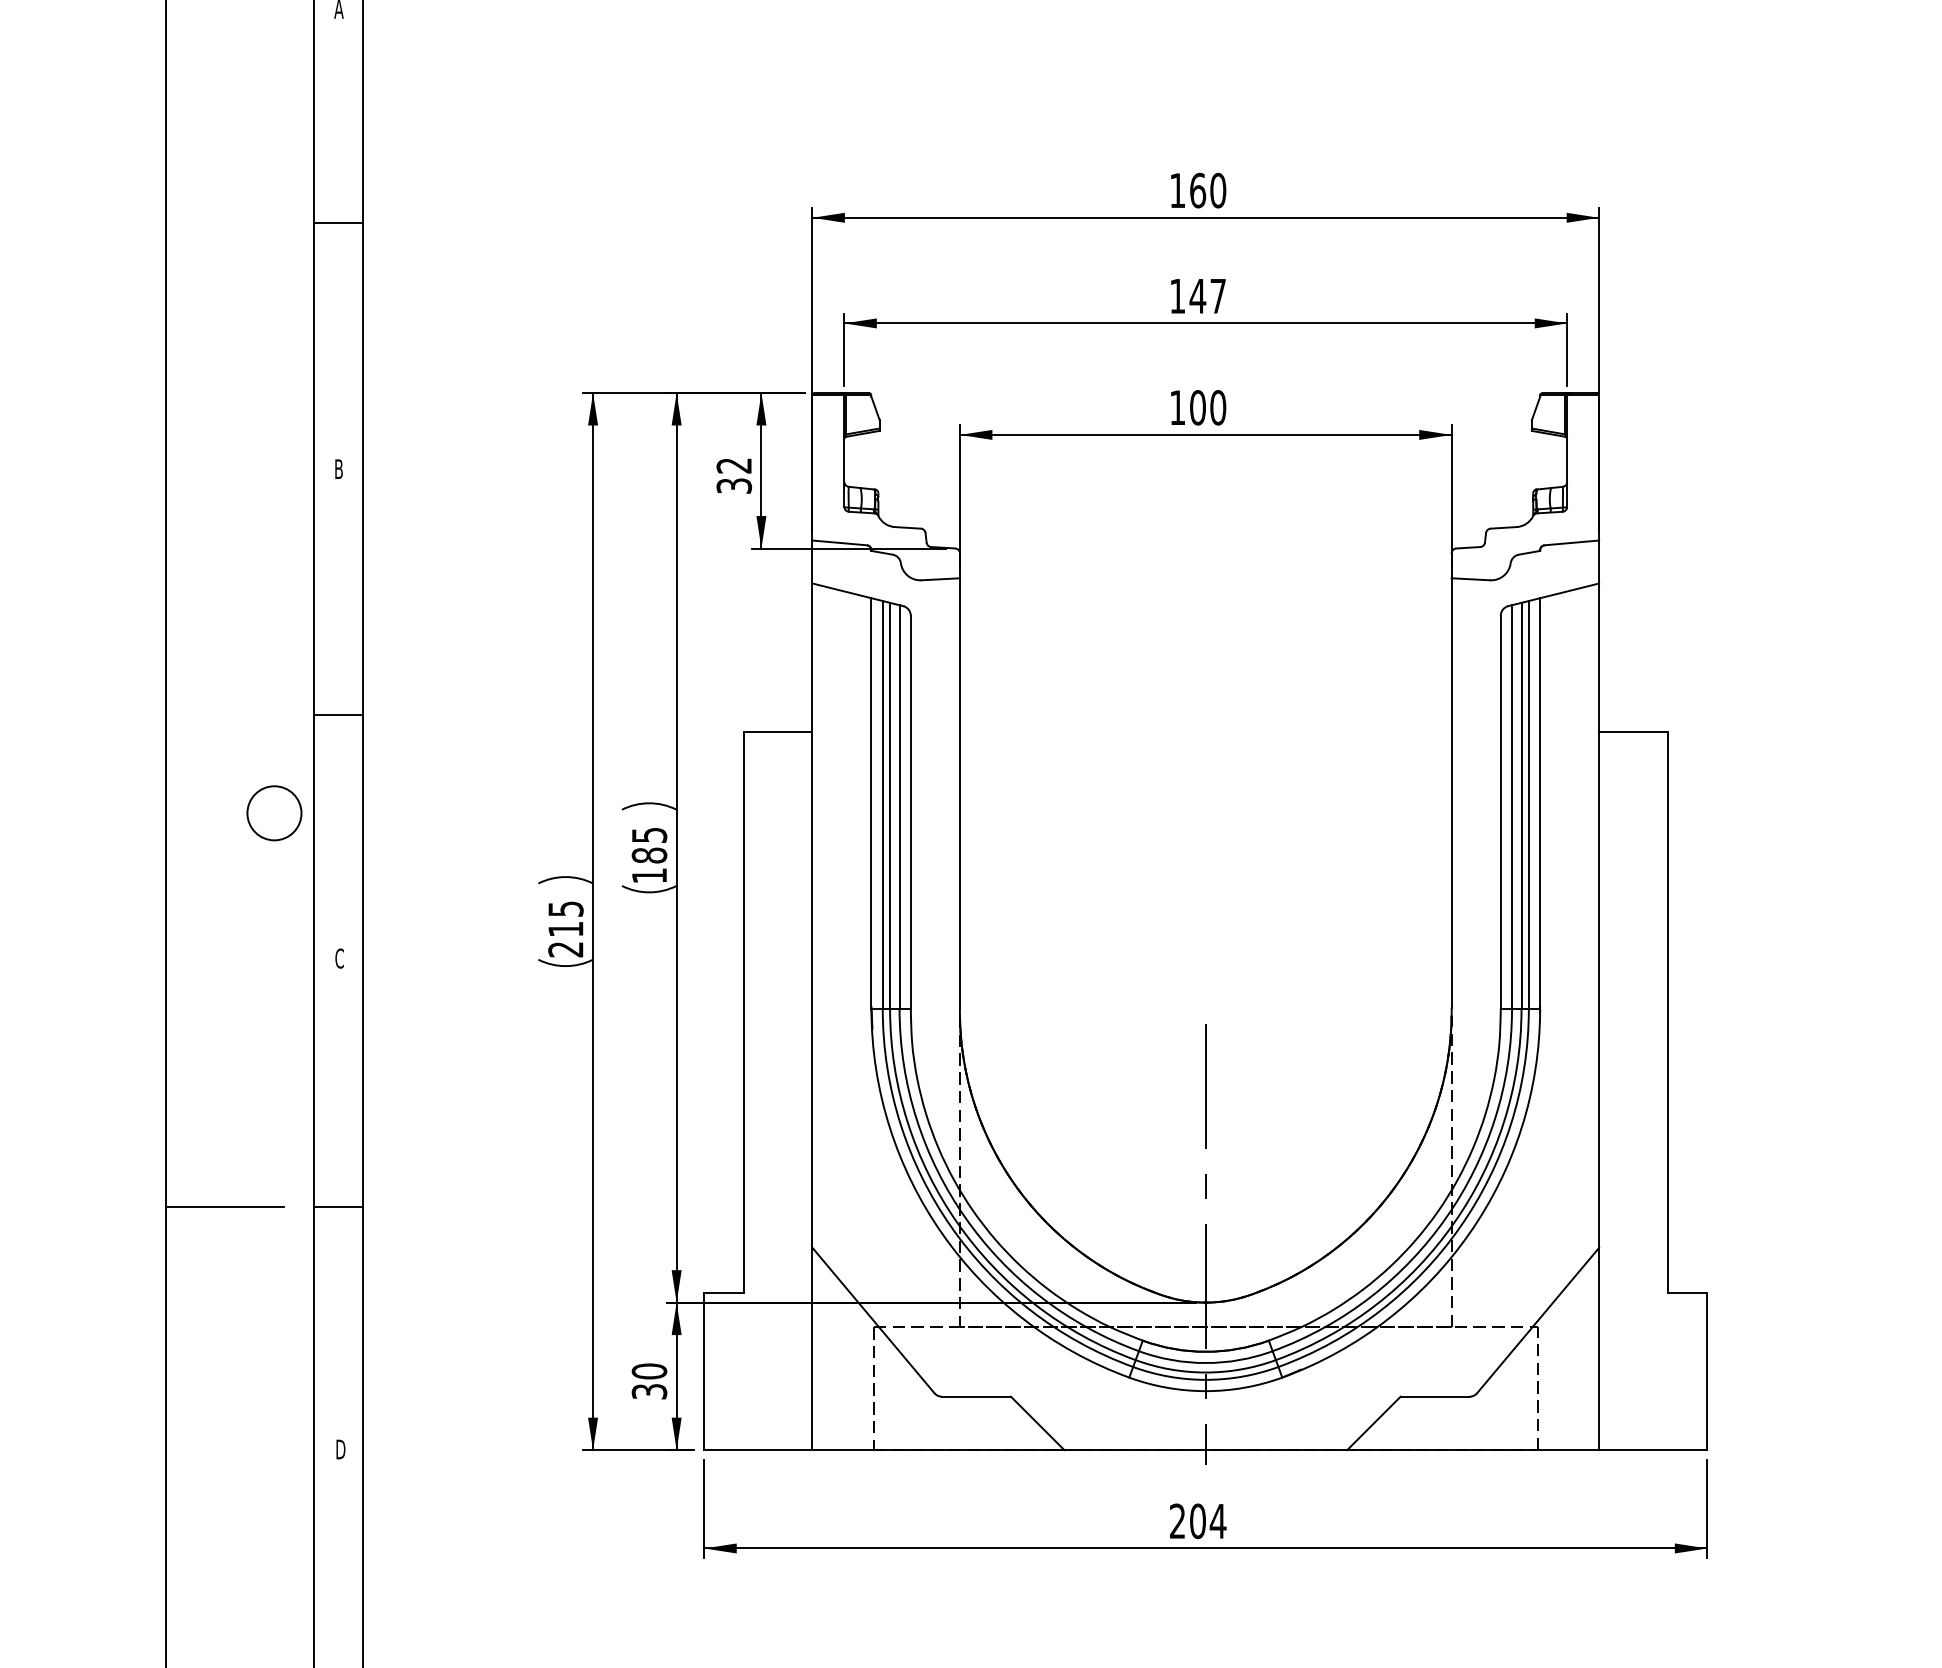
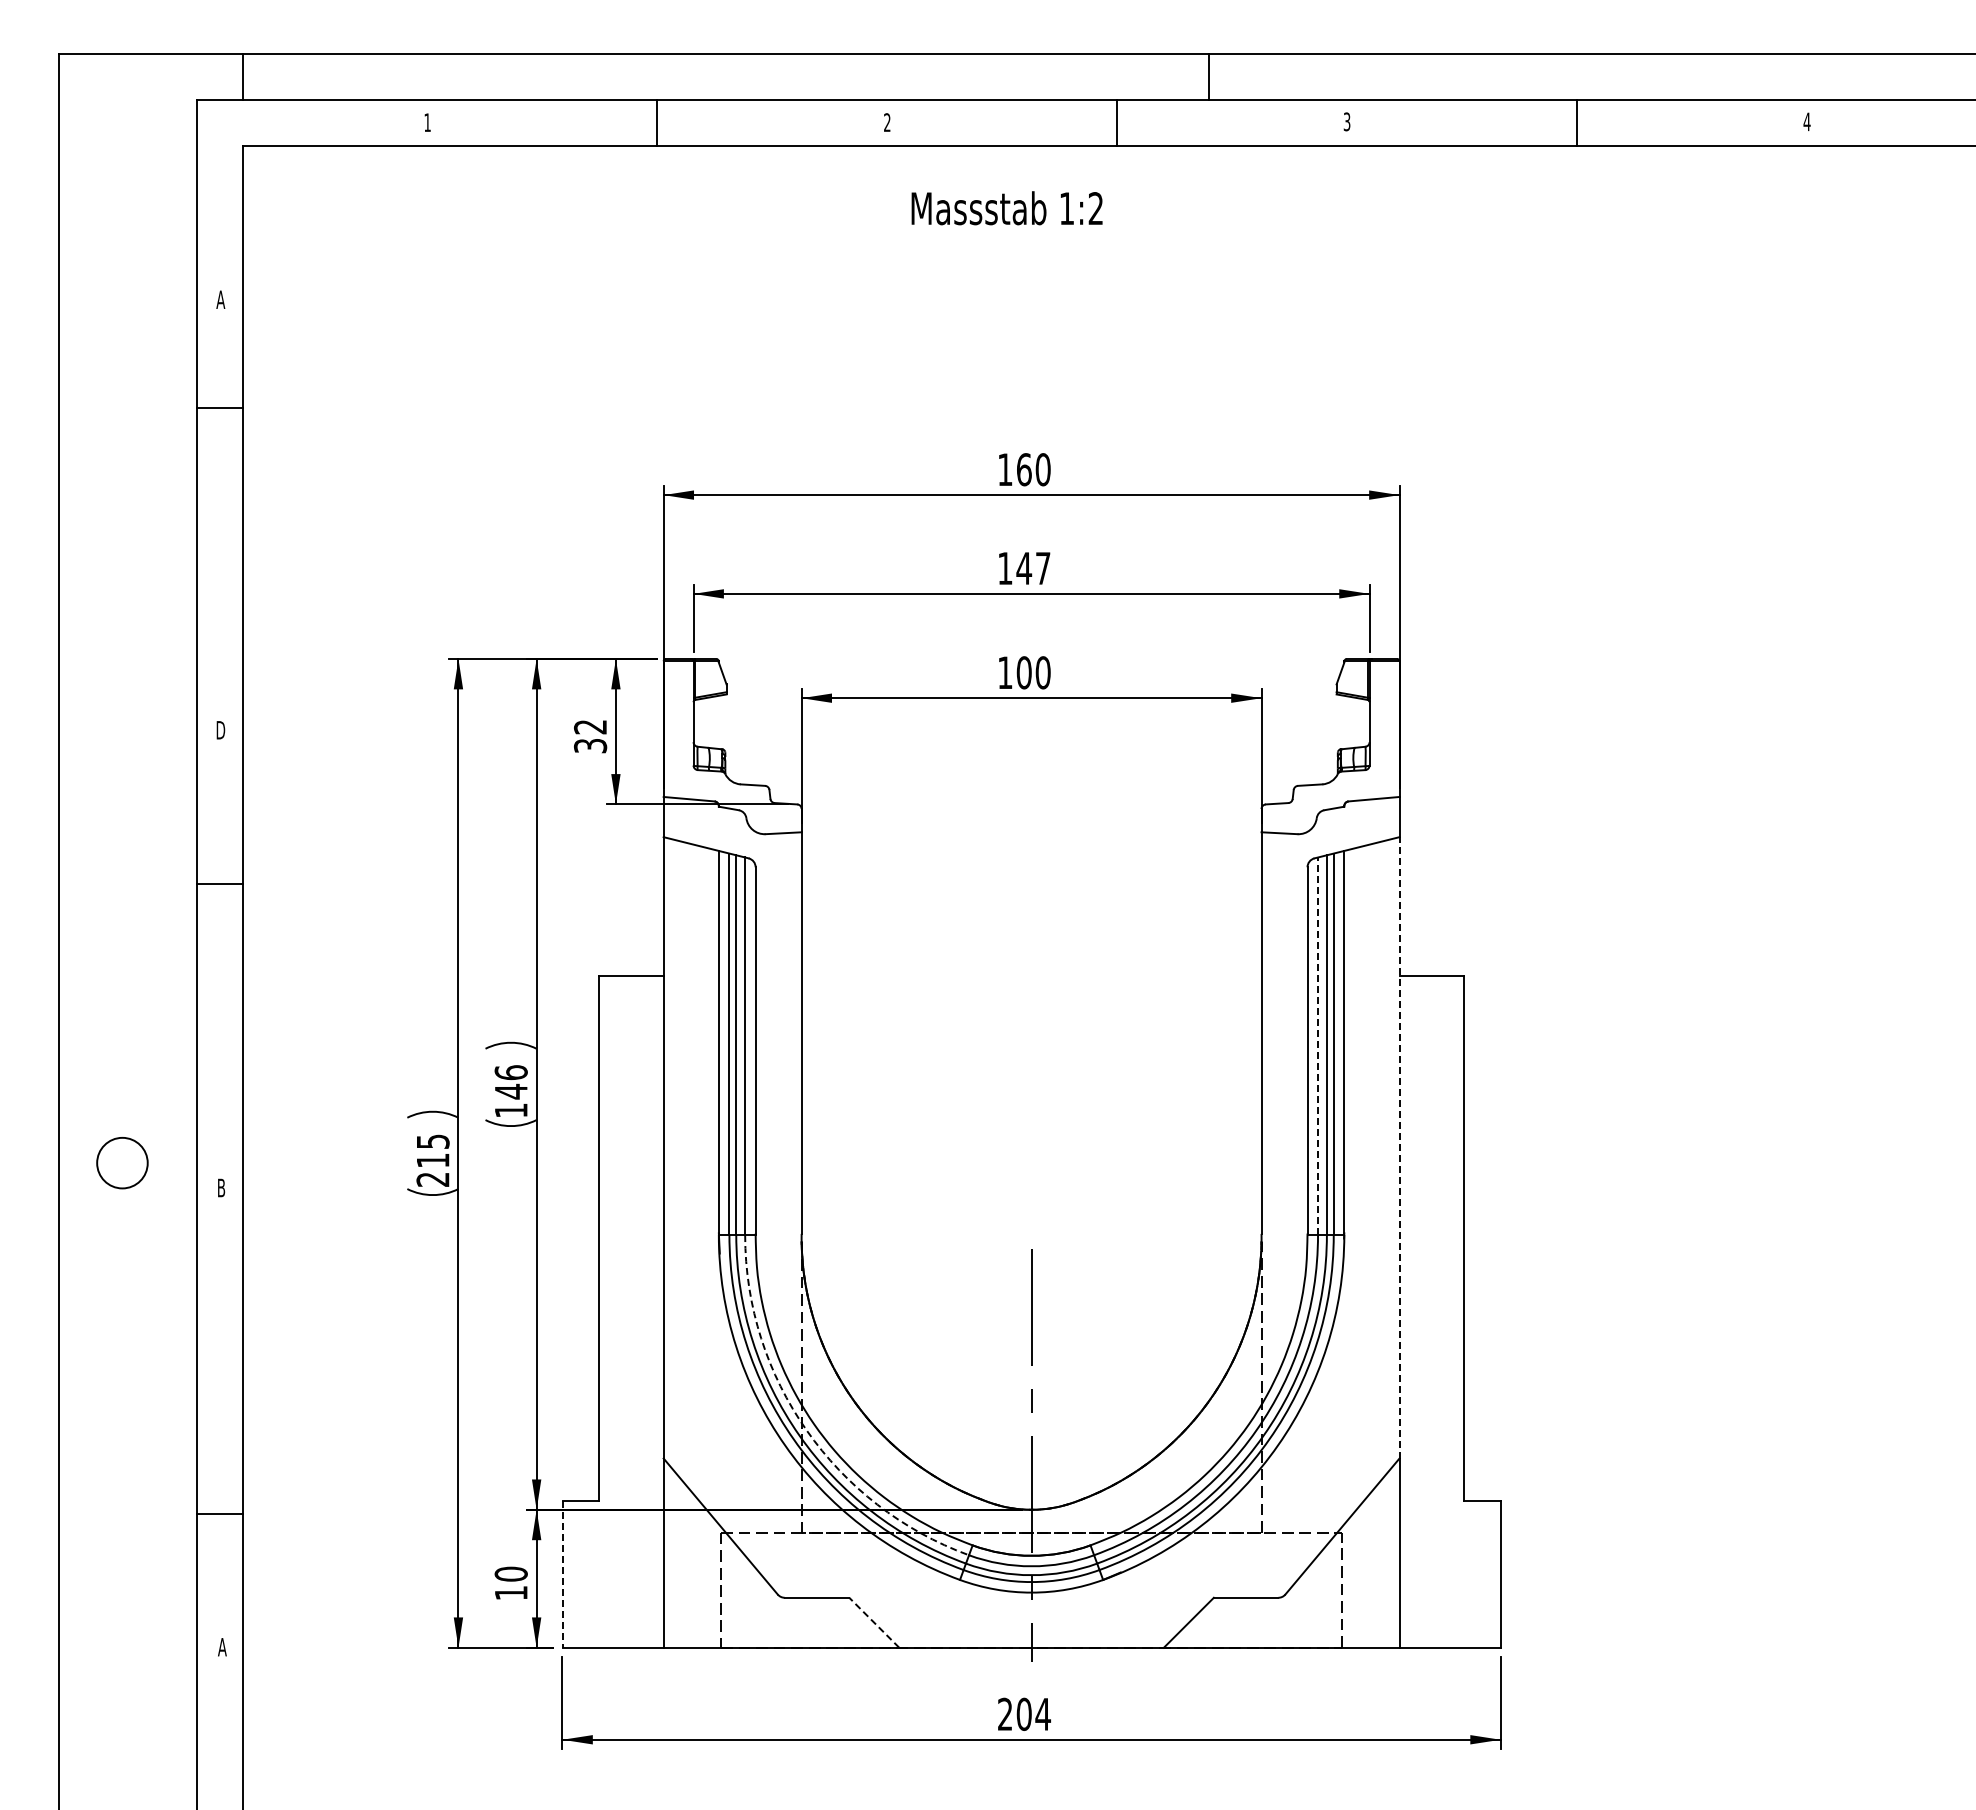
line: (338, 223) -> (220, 408), moved
text: (338, 469) -> (220, 730), B -> D
line: (338, 715) -> (220, 884), moved
line: (1512, 807) -> (1318, 1046), solid -> dashed
circle: (274, 813) -> (122, 1163), moved
text: (648, 845) -> (510, 1082), 185 -> 146
line: (1599, 915) -> (1399, 1147), solid -> dashed
text: (339, 958) -> (221, 1187), C -> B
line: (225, 1207) -> (114, 1420), removed
line: (338, 1207) -> (220, 1514), moved
arc: (965, 1217) -> (806, 1430), solid -> dashed
line: (704, 1371) -> (562, 1574), solid -> dashed
text: (648, 1392) -> (510, 1593), 30 -> 10
line: (1036, 1423) -> (873, 1622), solid -> dashed
text: (340, 1449) -> (222, 1647), D -> A

